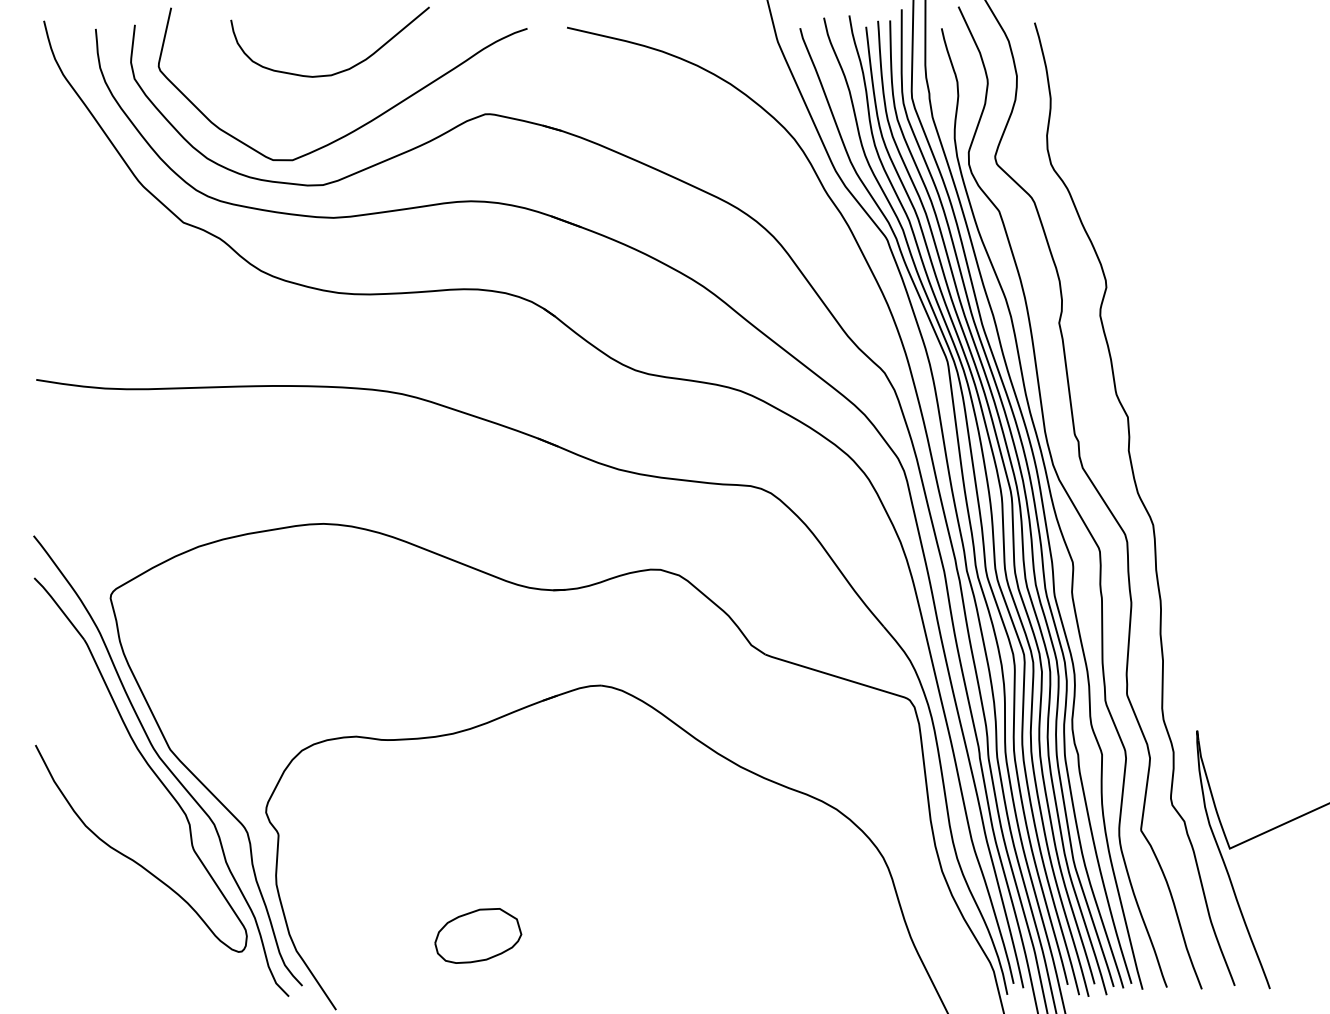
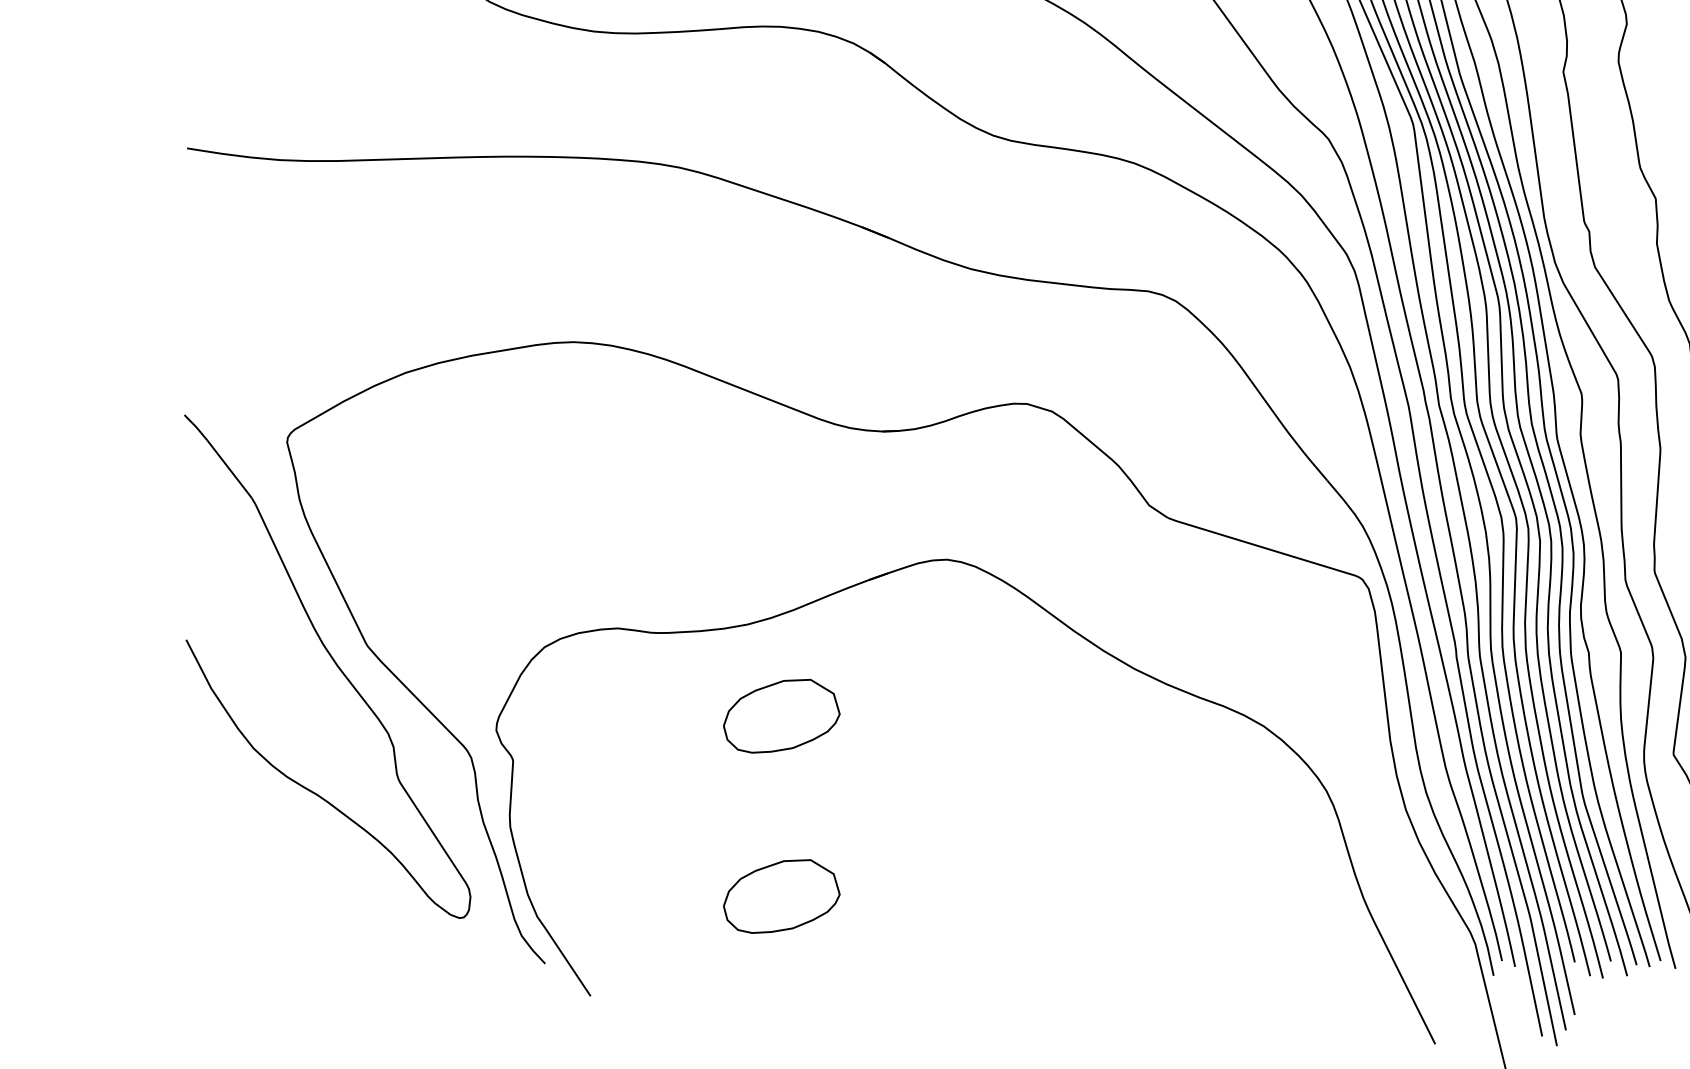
curve: (163, 763) -> (358, 664), removed
part: (478, 801) -> (782, 715), added

